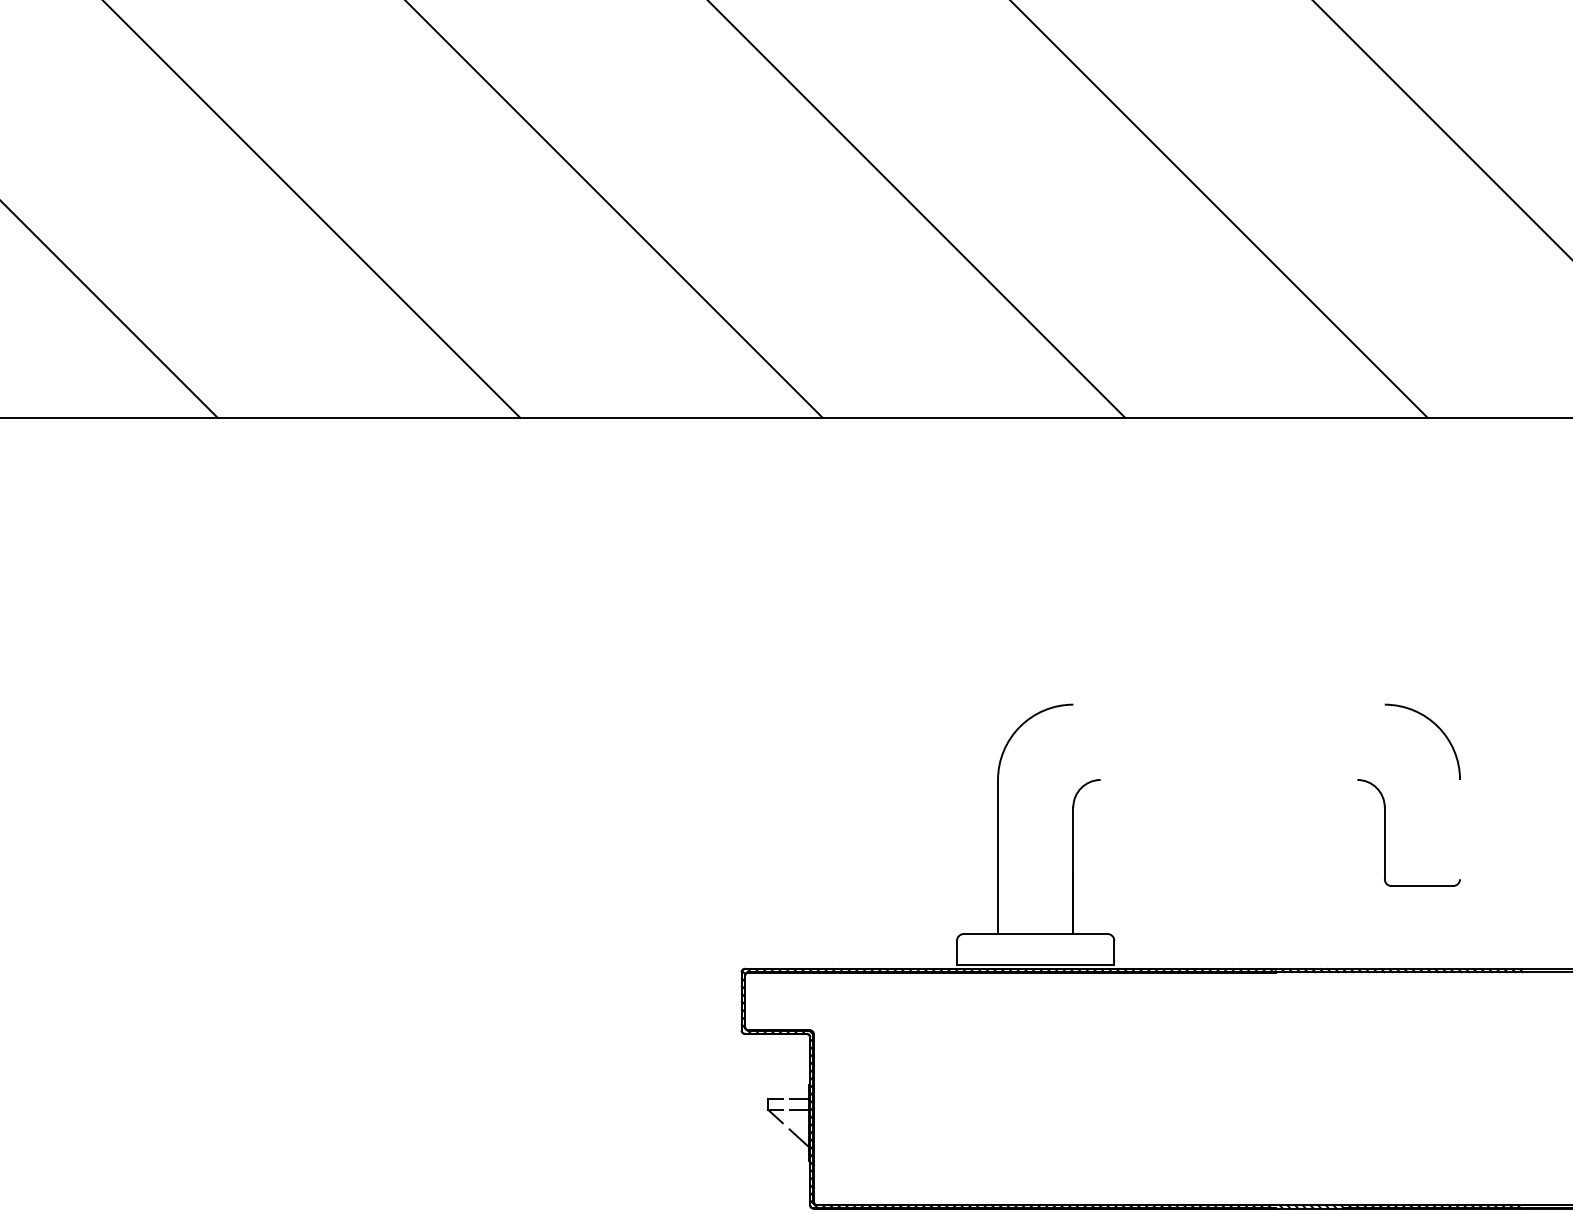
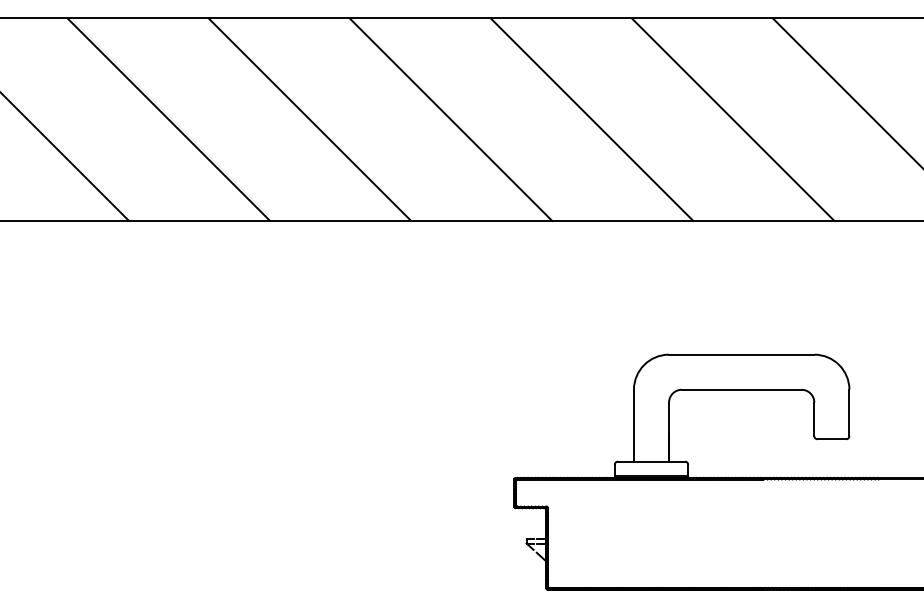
line: (1228, 704) -> (741, 354), added
line: (1228, 779) -> (741, 389), added
line: (1460, 828) -> (849, 412), added

